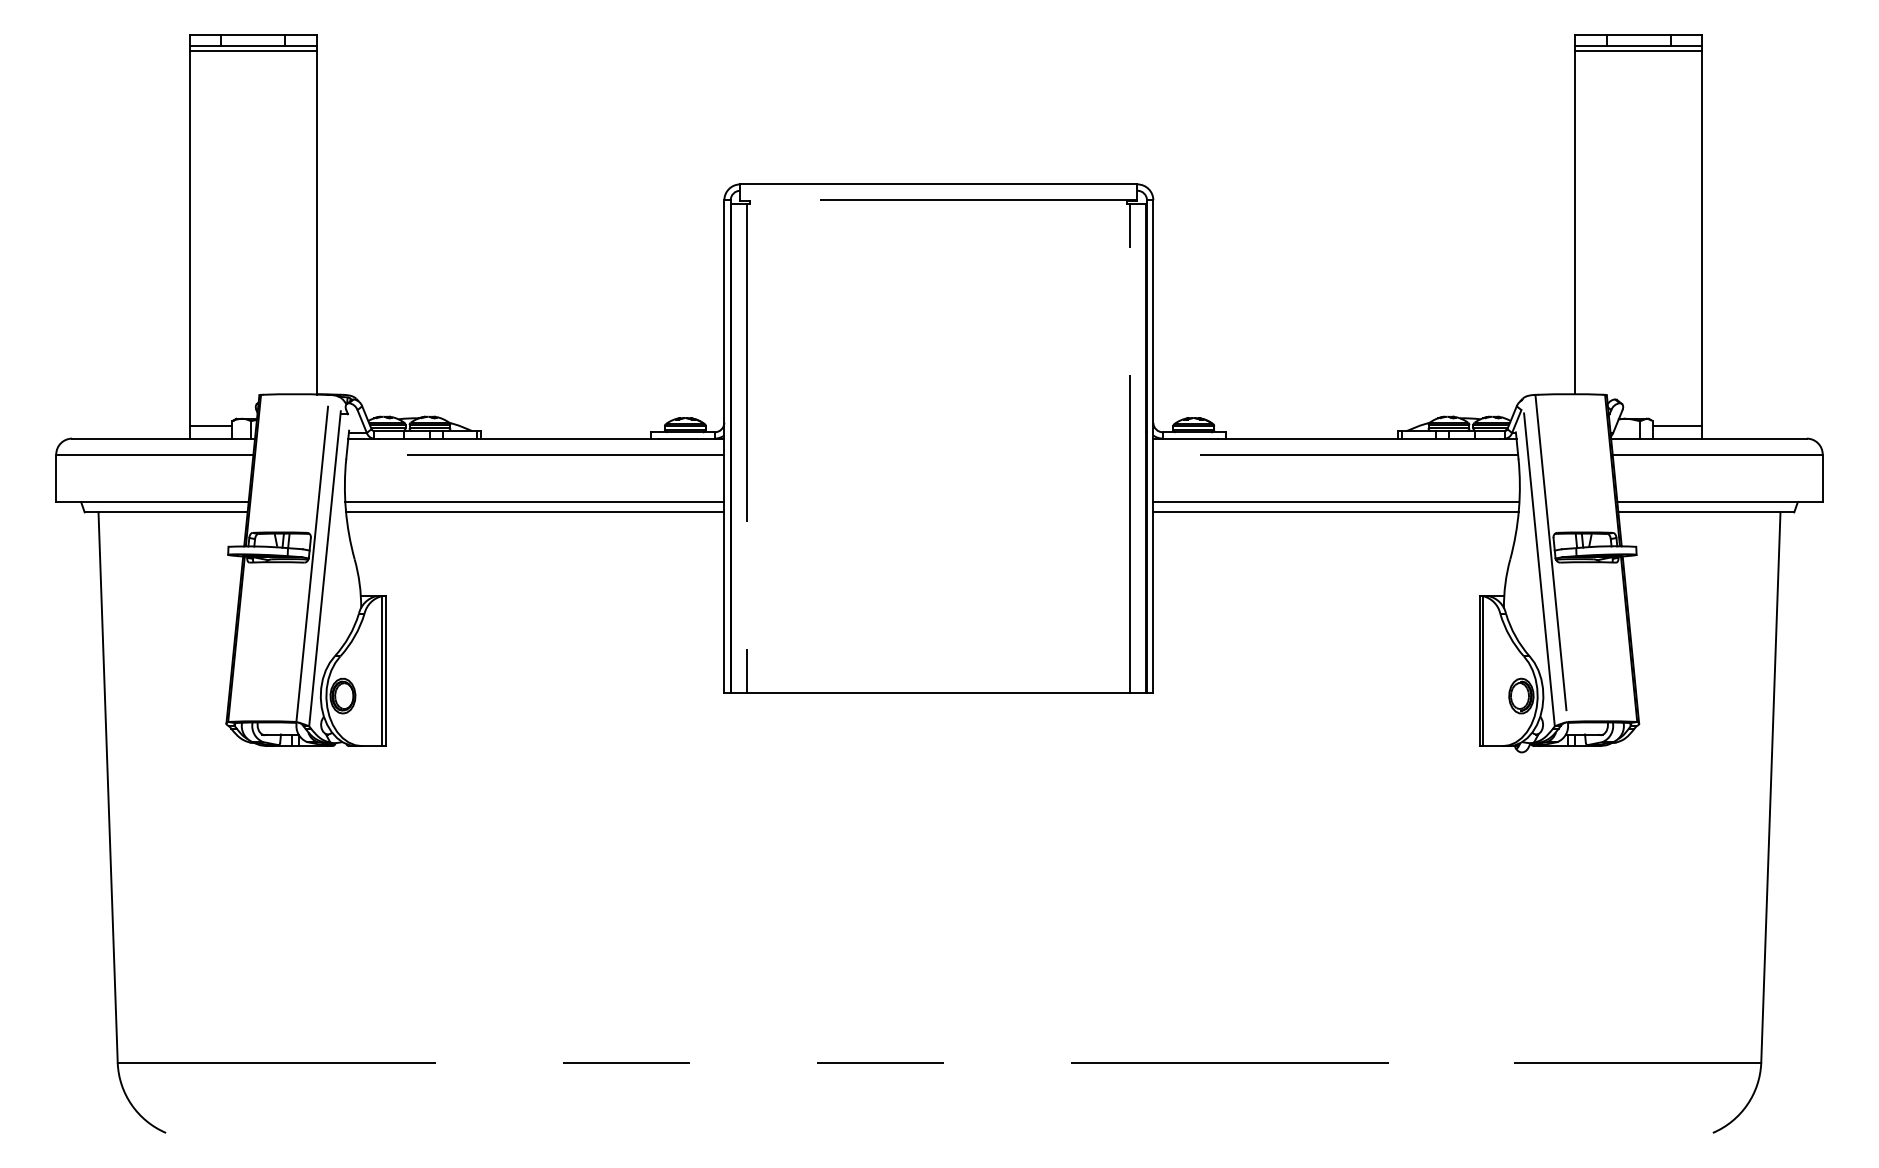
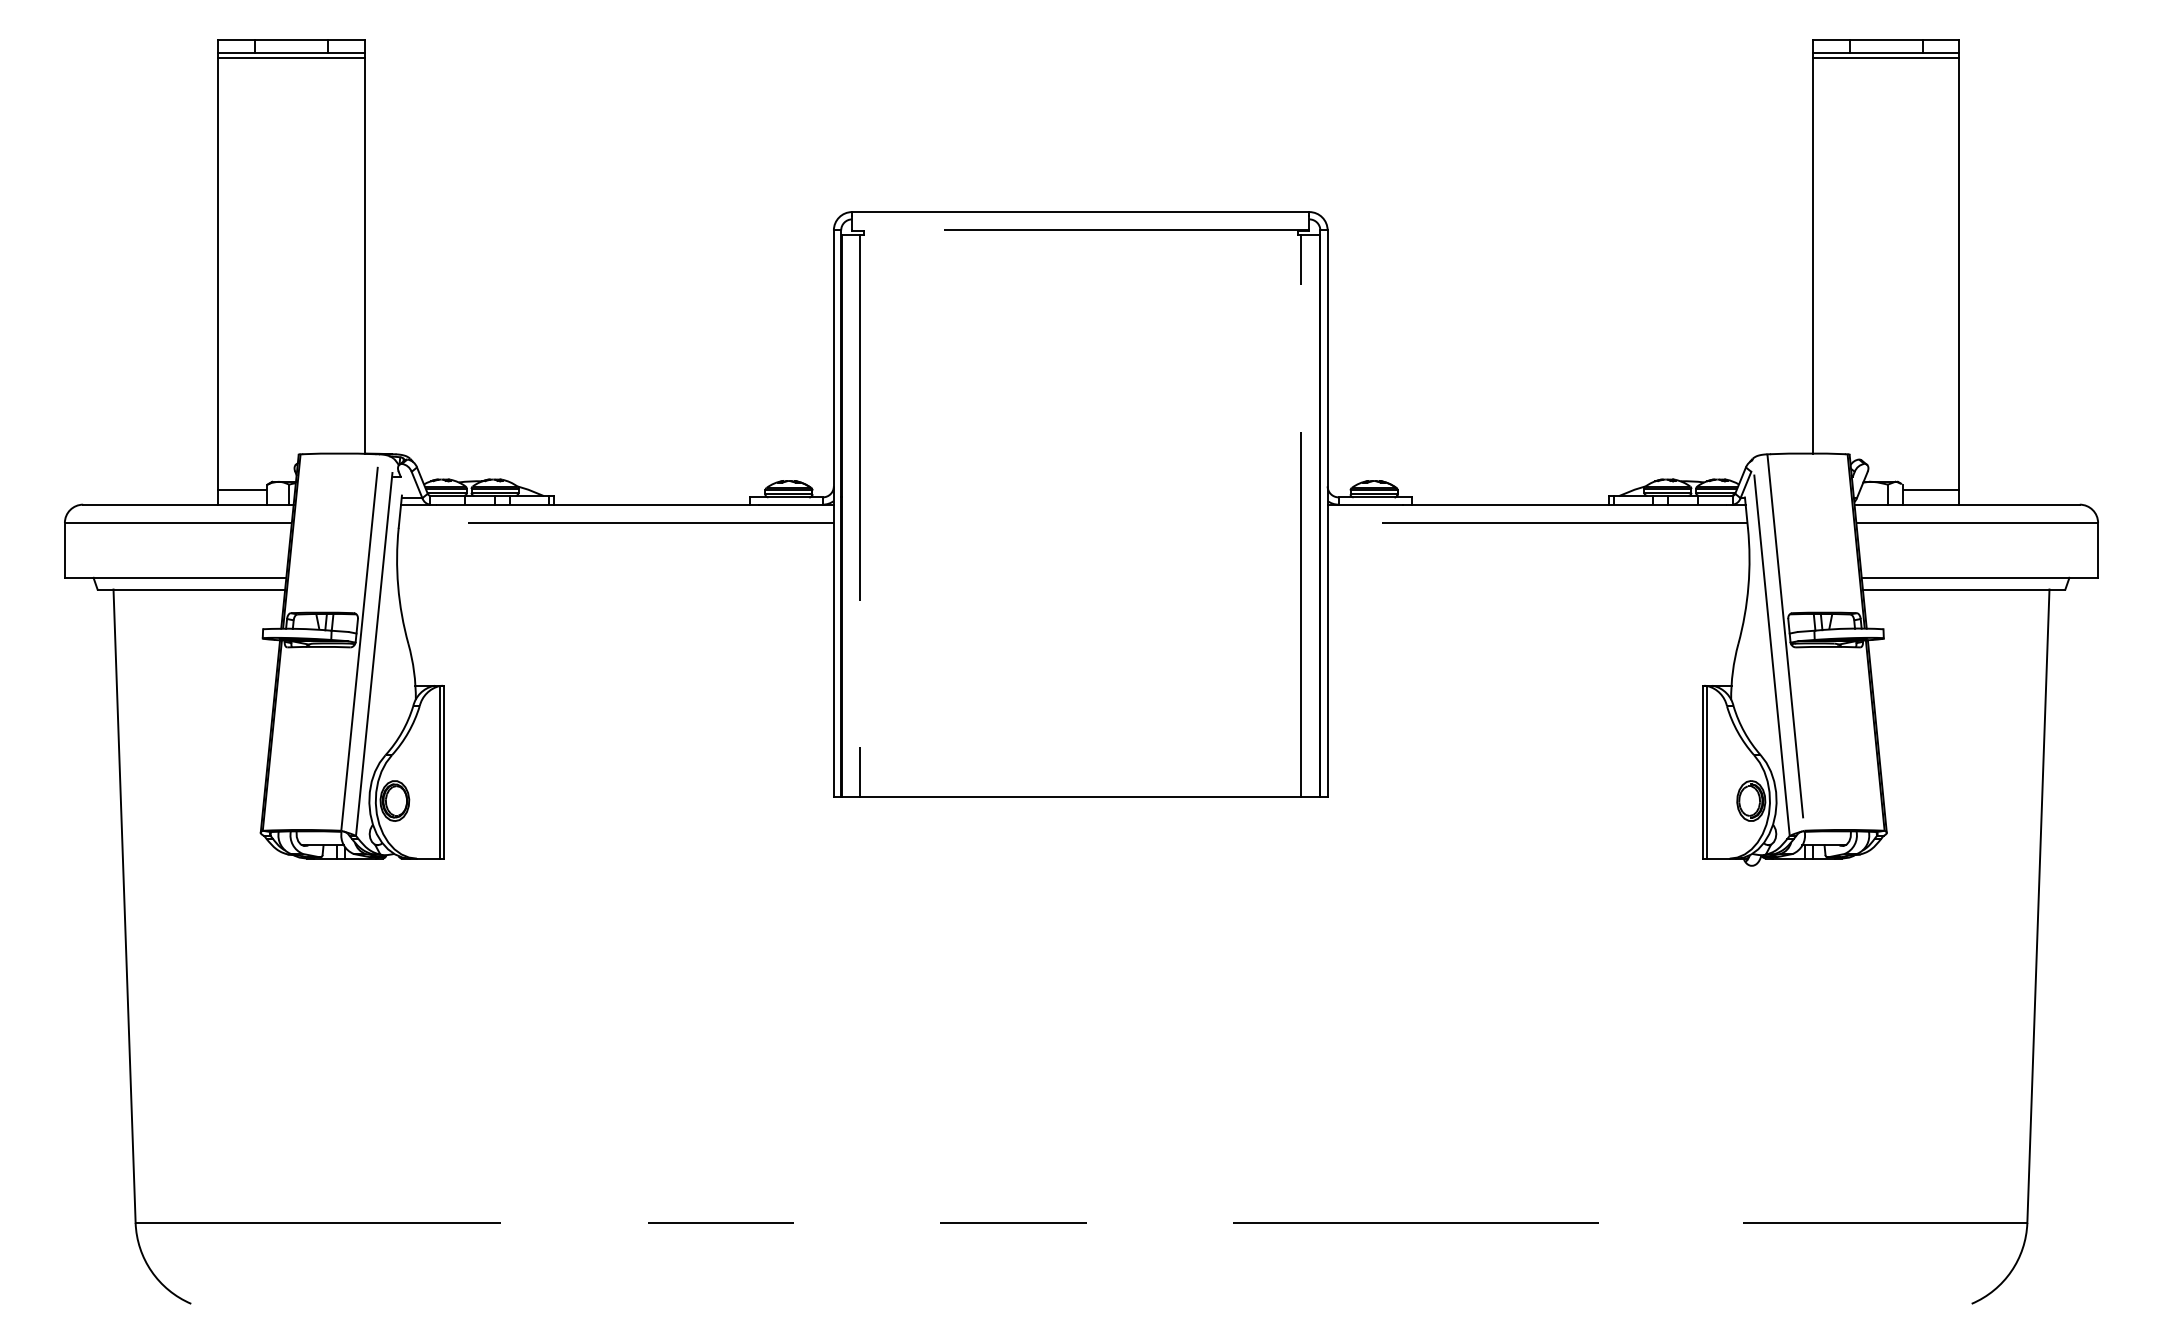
line: (534, 501) -> (615, 577), removed
line: (1336, 501) -> (1538, 577), removed
line: (534, 512) -> (615, 589), removed
line: (1335, 512) -> (1537, 589), removed

